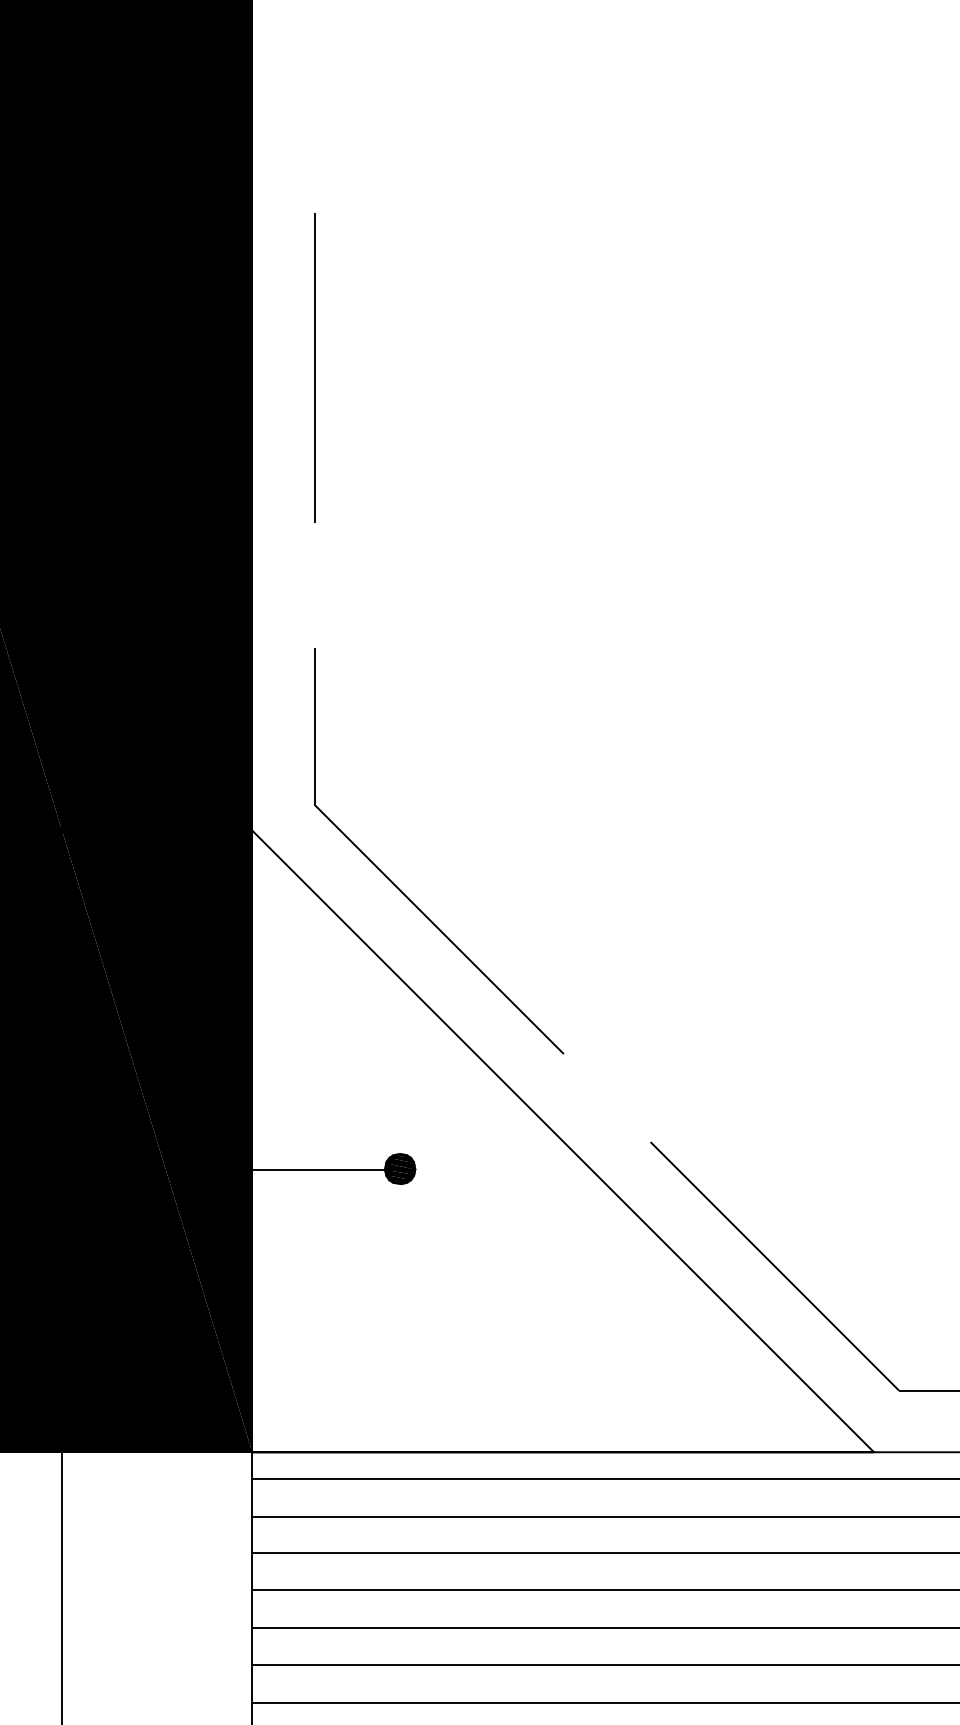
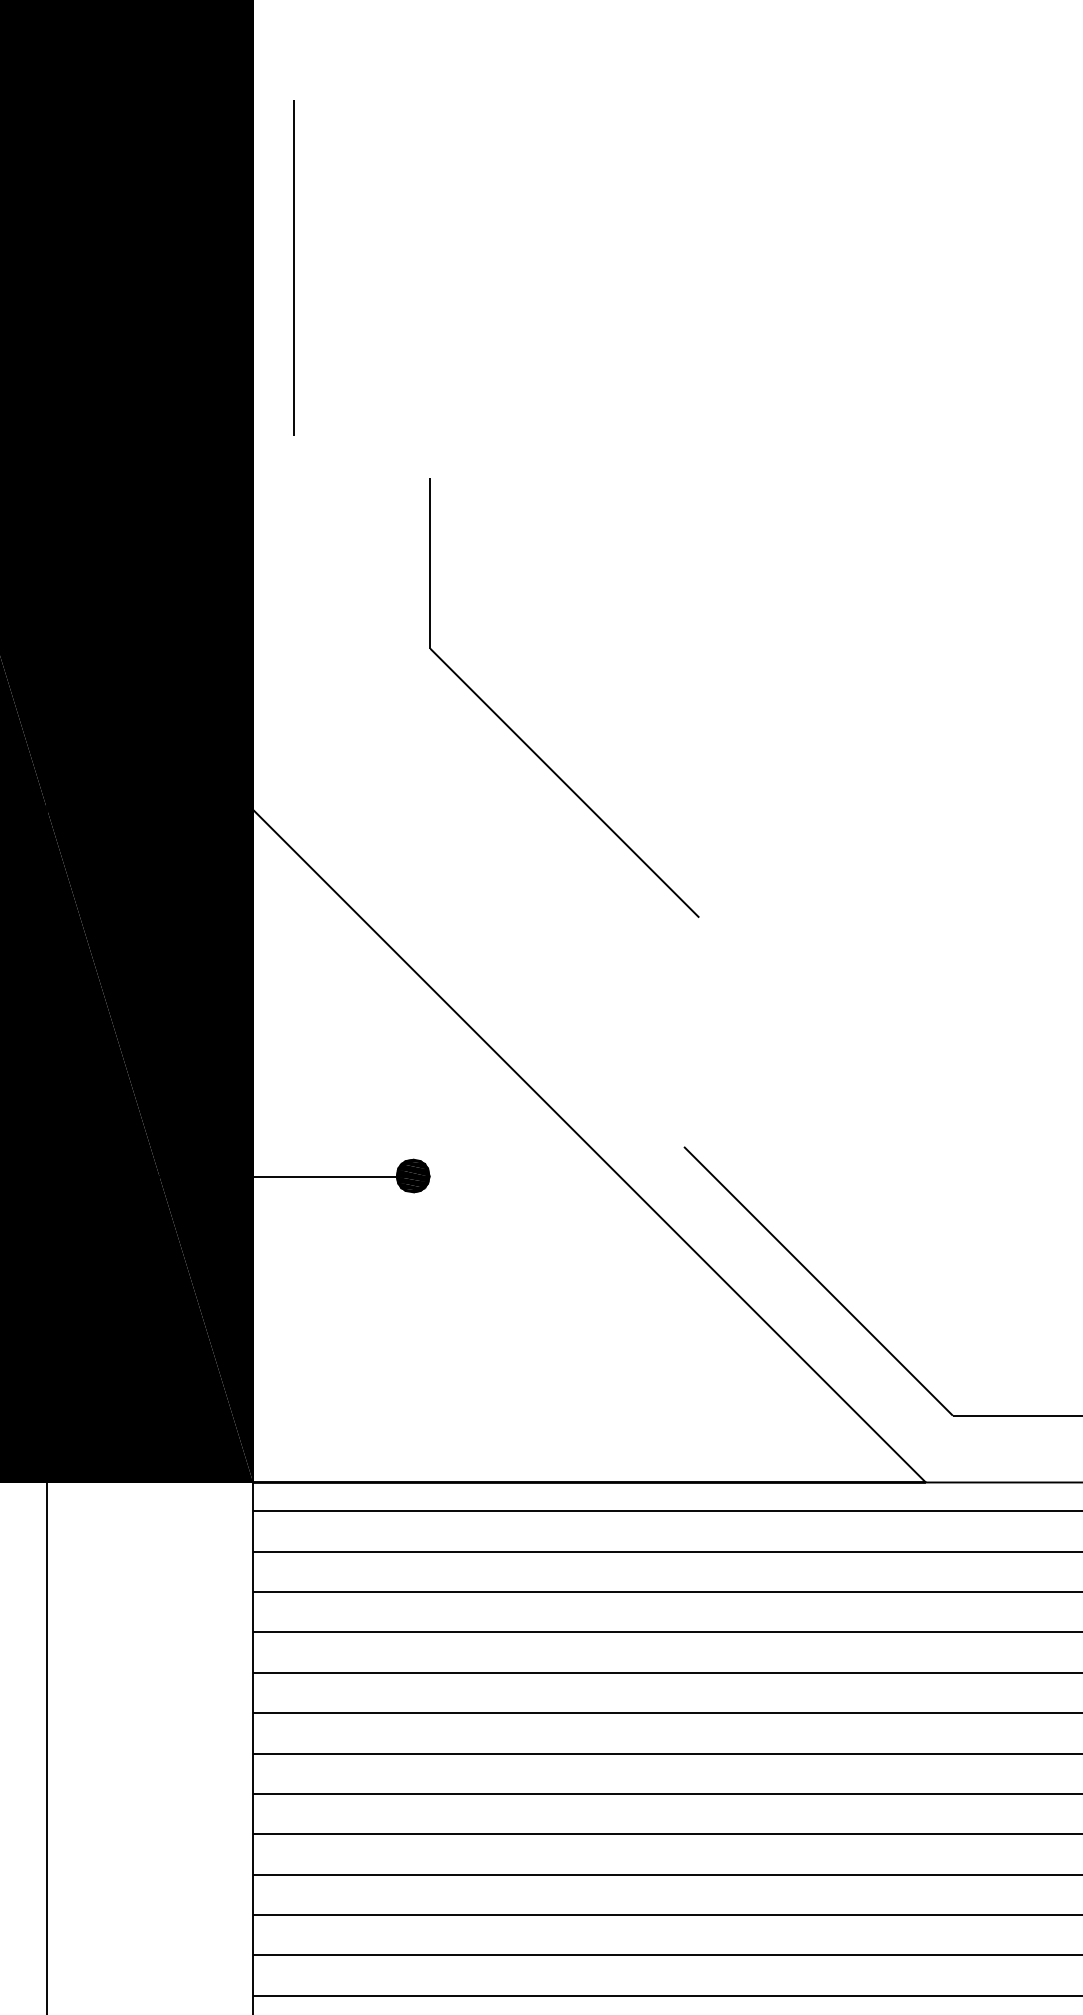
line: (314, 367) -> (293, 267), moved
part: (400, 889) -> (522, 739), moved

